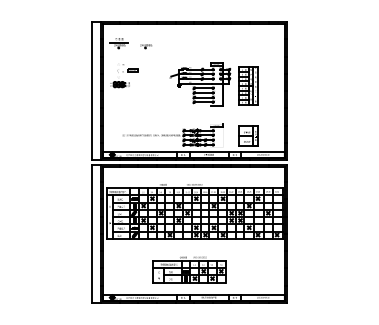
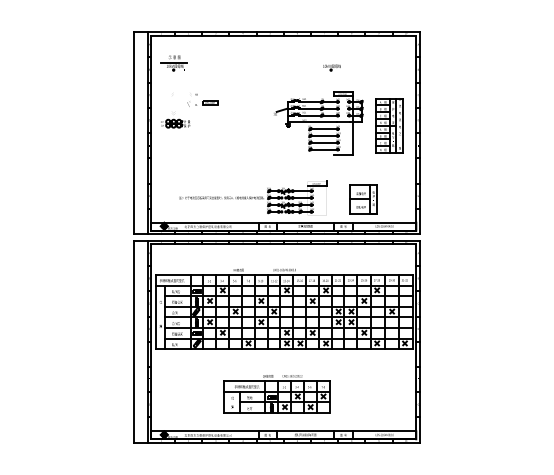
part: (146, 46) -> (332, 68), moved
part: (127, 68) -> (202, 100), moved
part: (213, 84) -> (338, 123), moved

